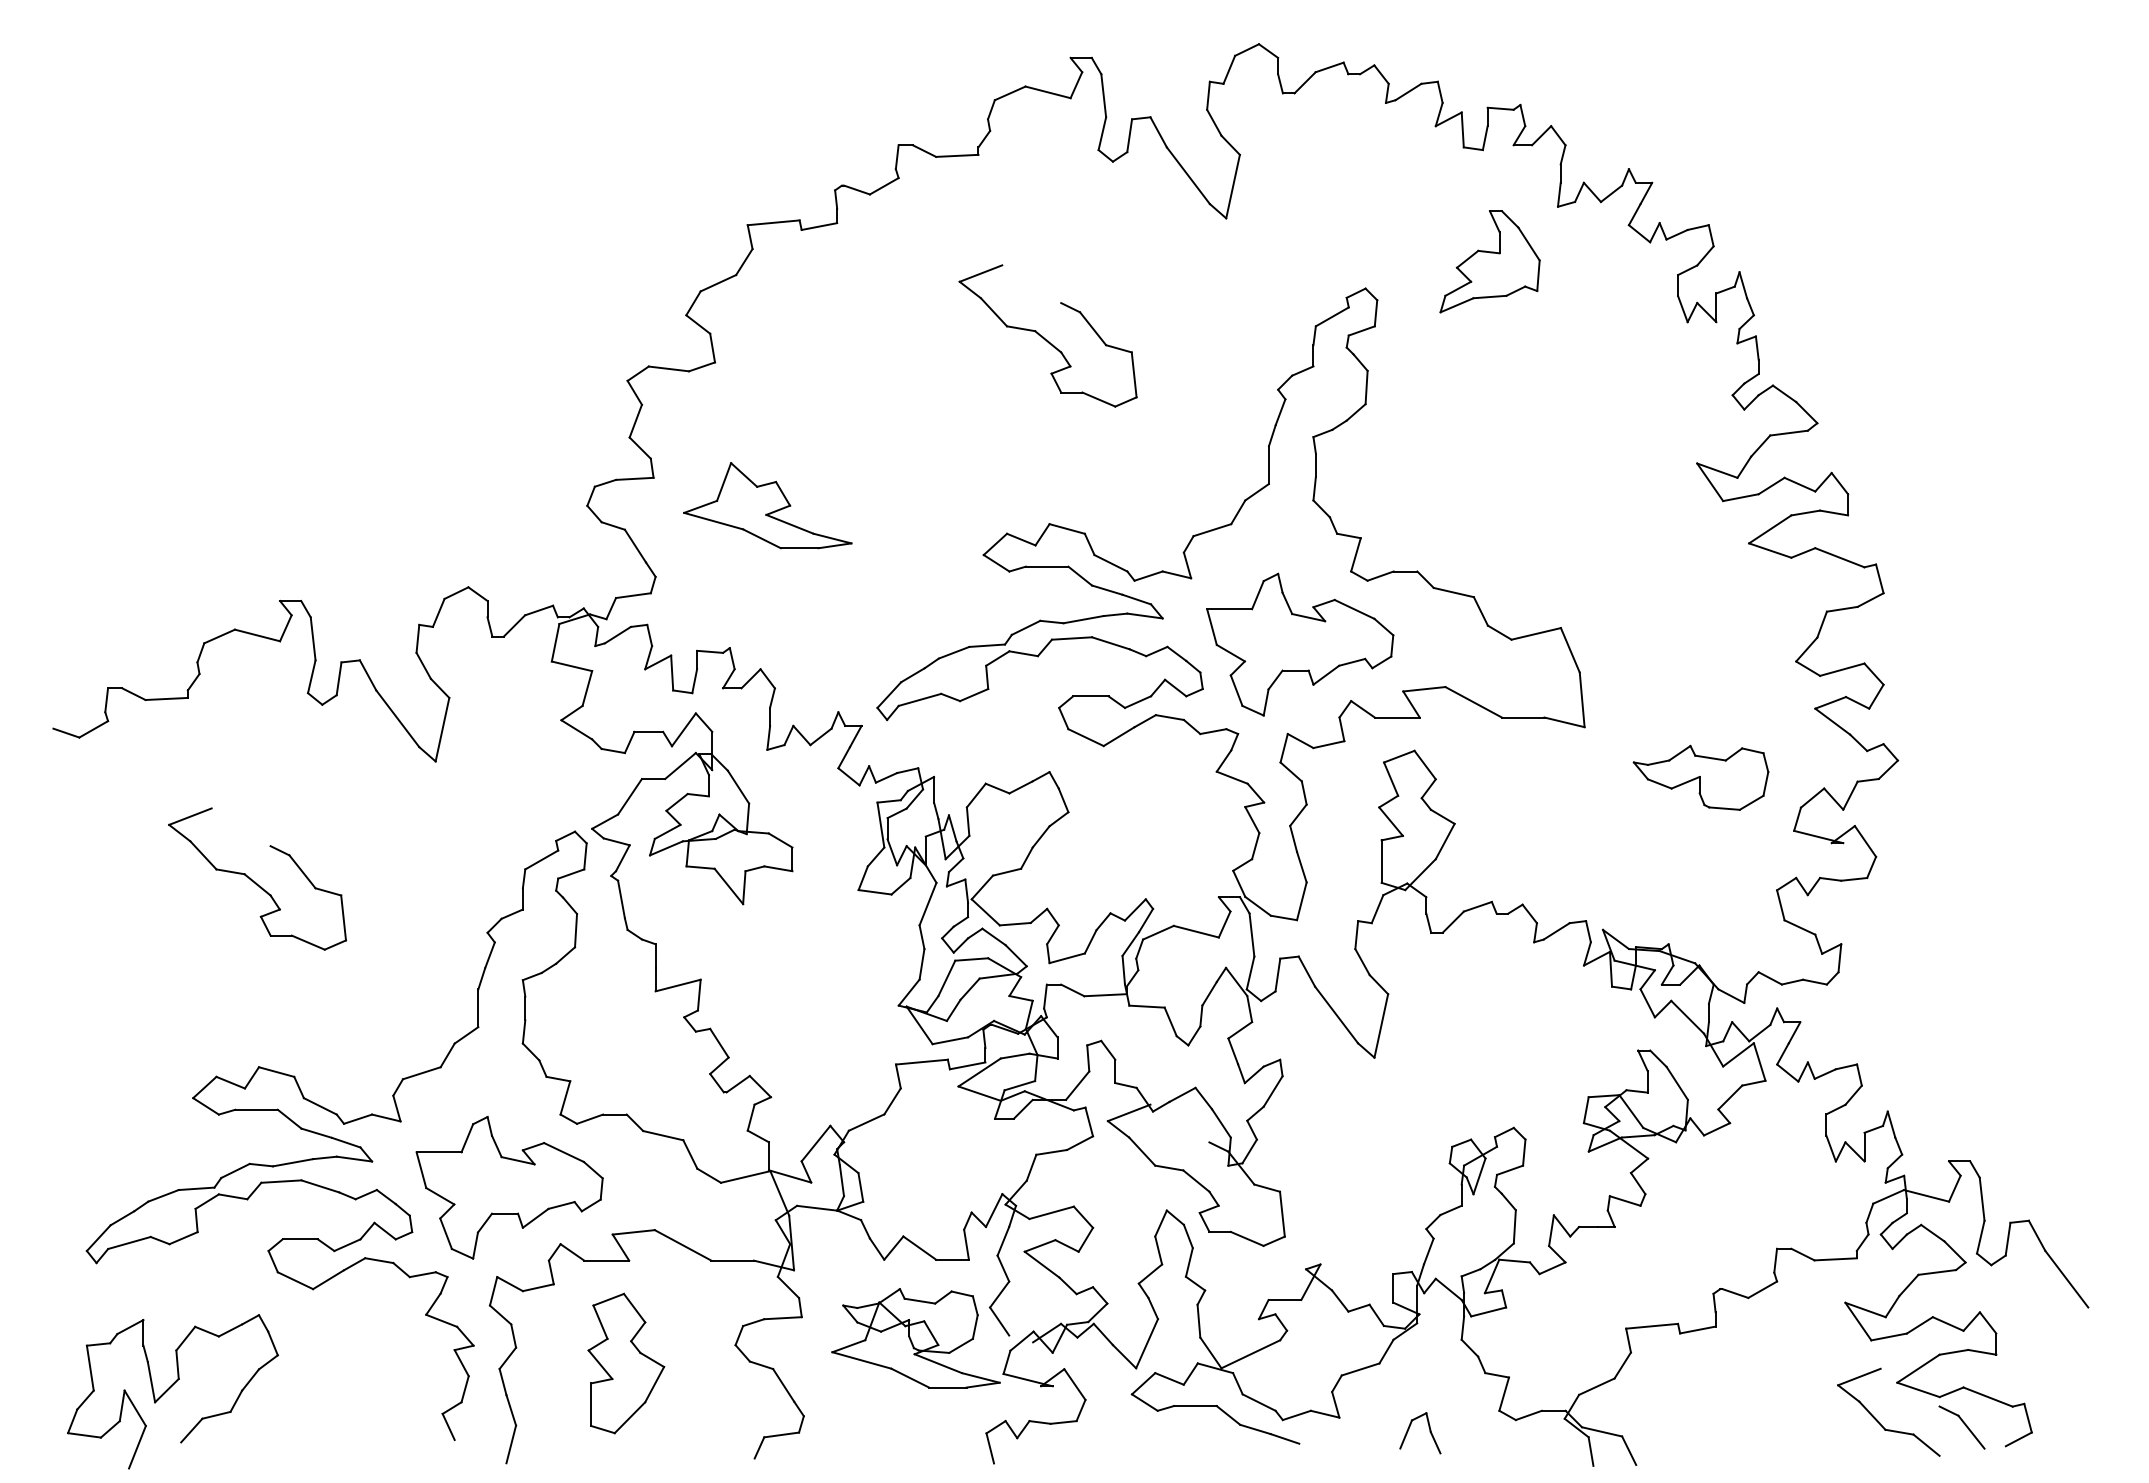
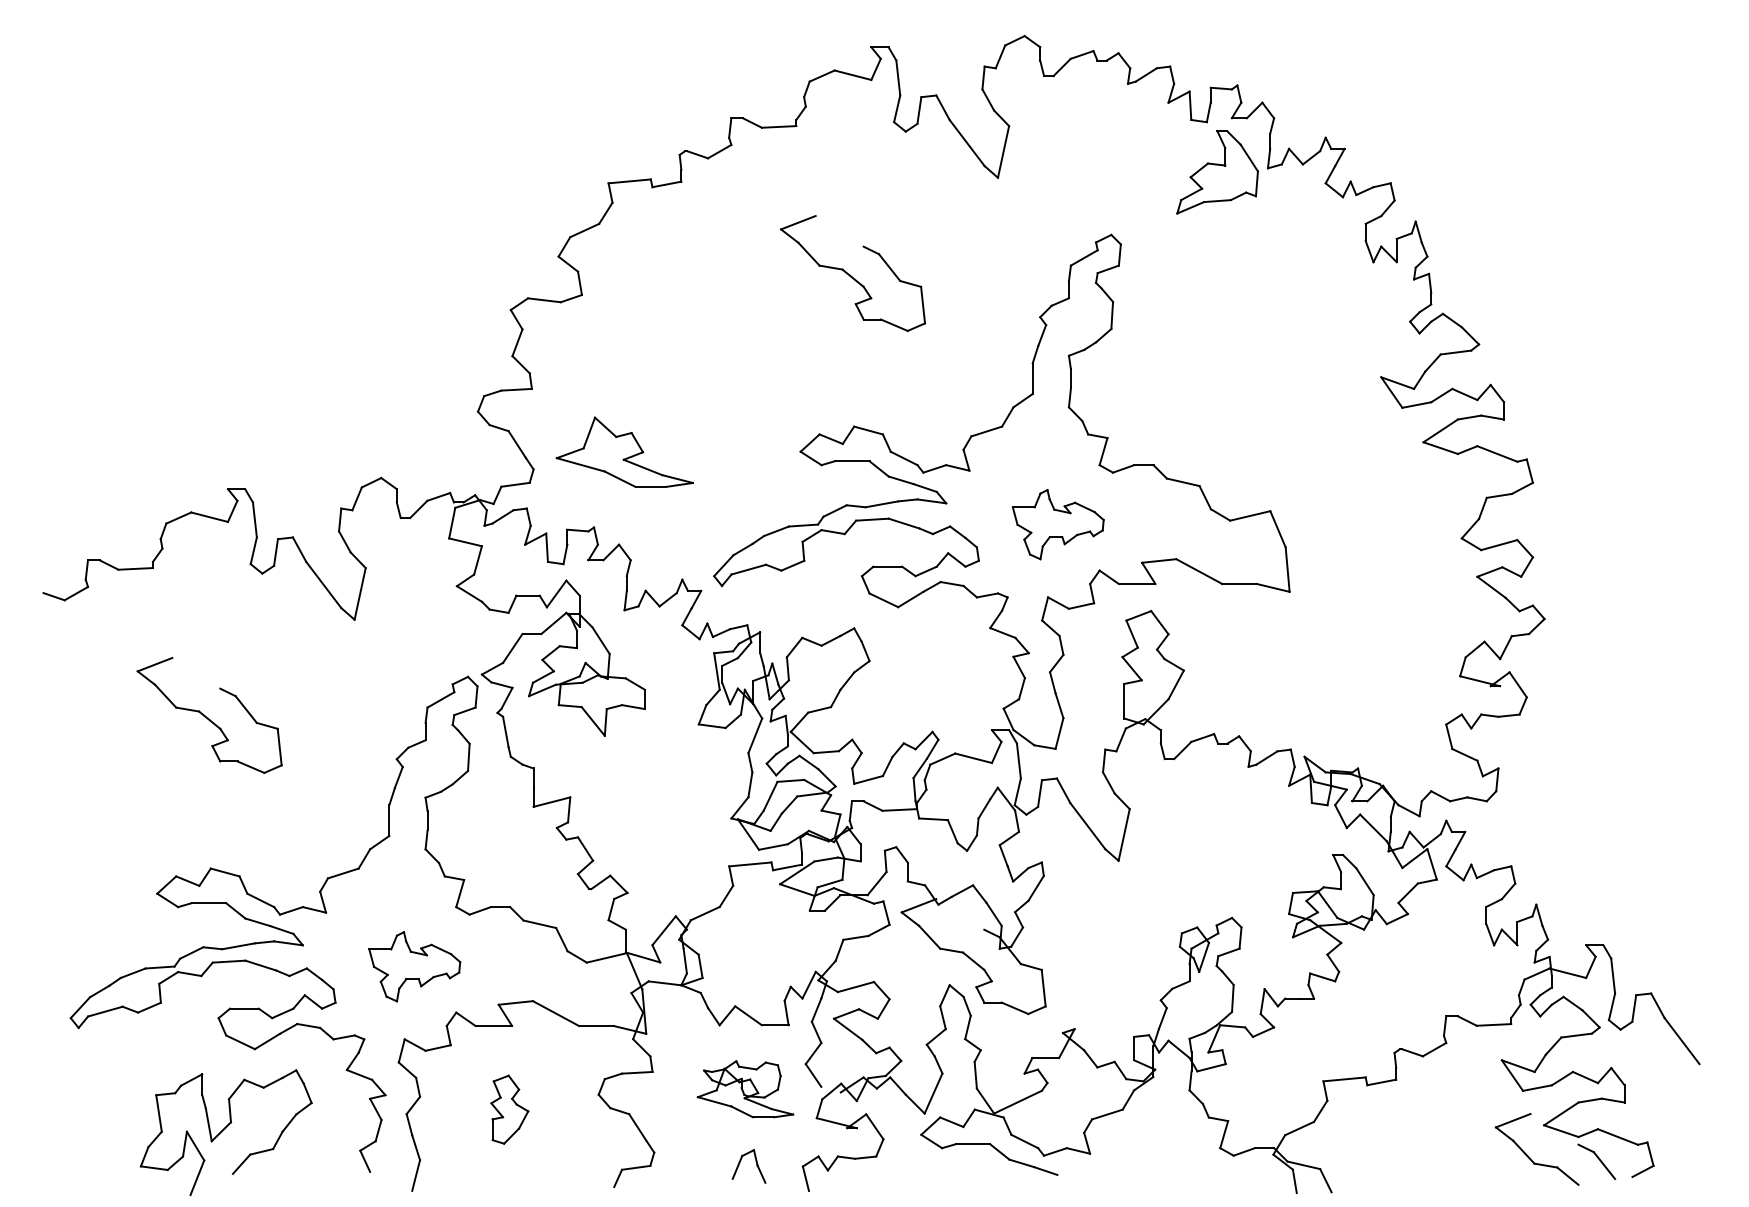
part: (1489, 261) -> (1217, 172), moved
part: (767, 505) -> (624, 452), moved
part: (1300, 644) -> (1058, 524), size x0.6
part: (1700, 777) -> (1383, 632), removed
part: (509, 1187) -> (414, 966), size x0.6
part: (915, 1338) -> (745, 1089), size x0.7
part: (626, 1363) -> (509, 1109), size x0.6
part: (172, 1391) -> (225, 1132), moved
part: (1429, 1432) -> (756, 1165), moved

